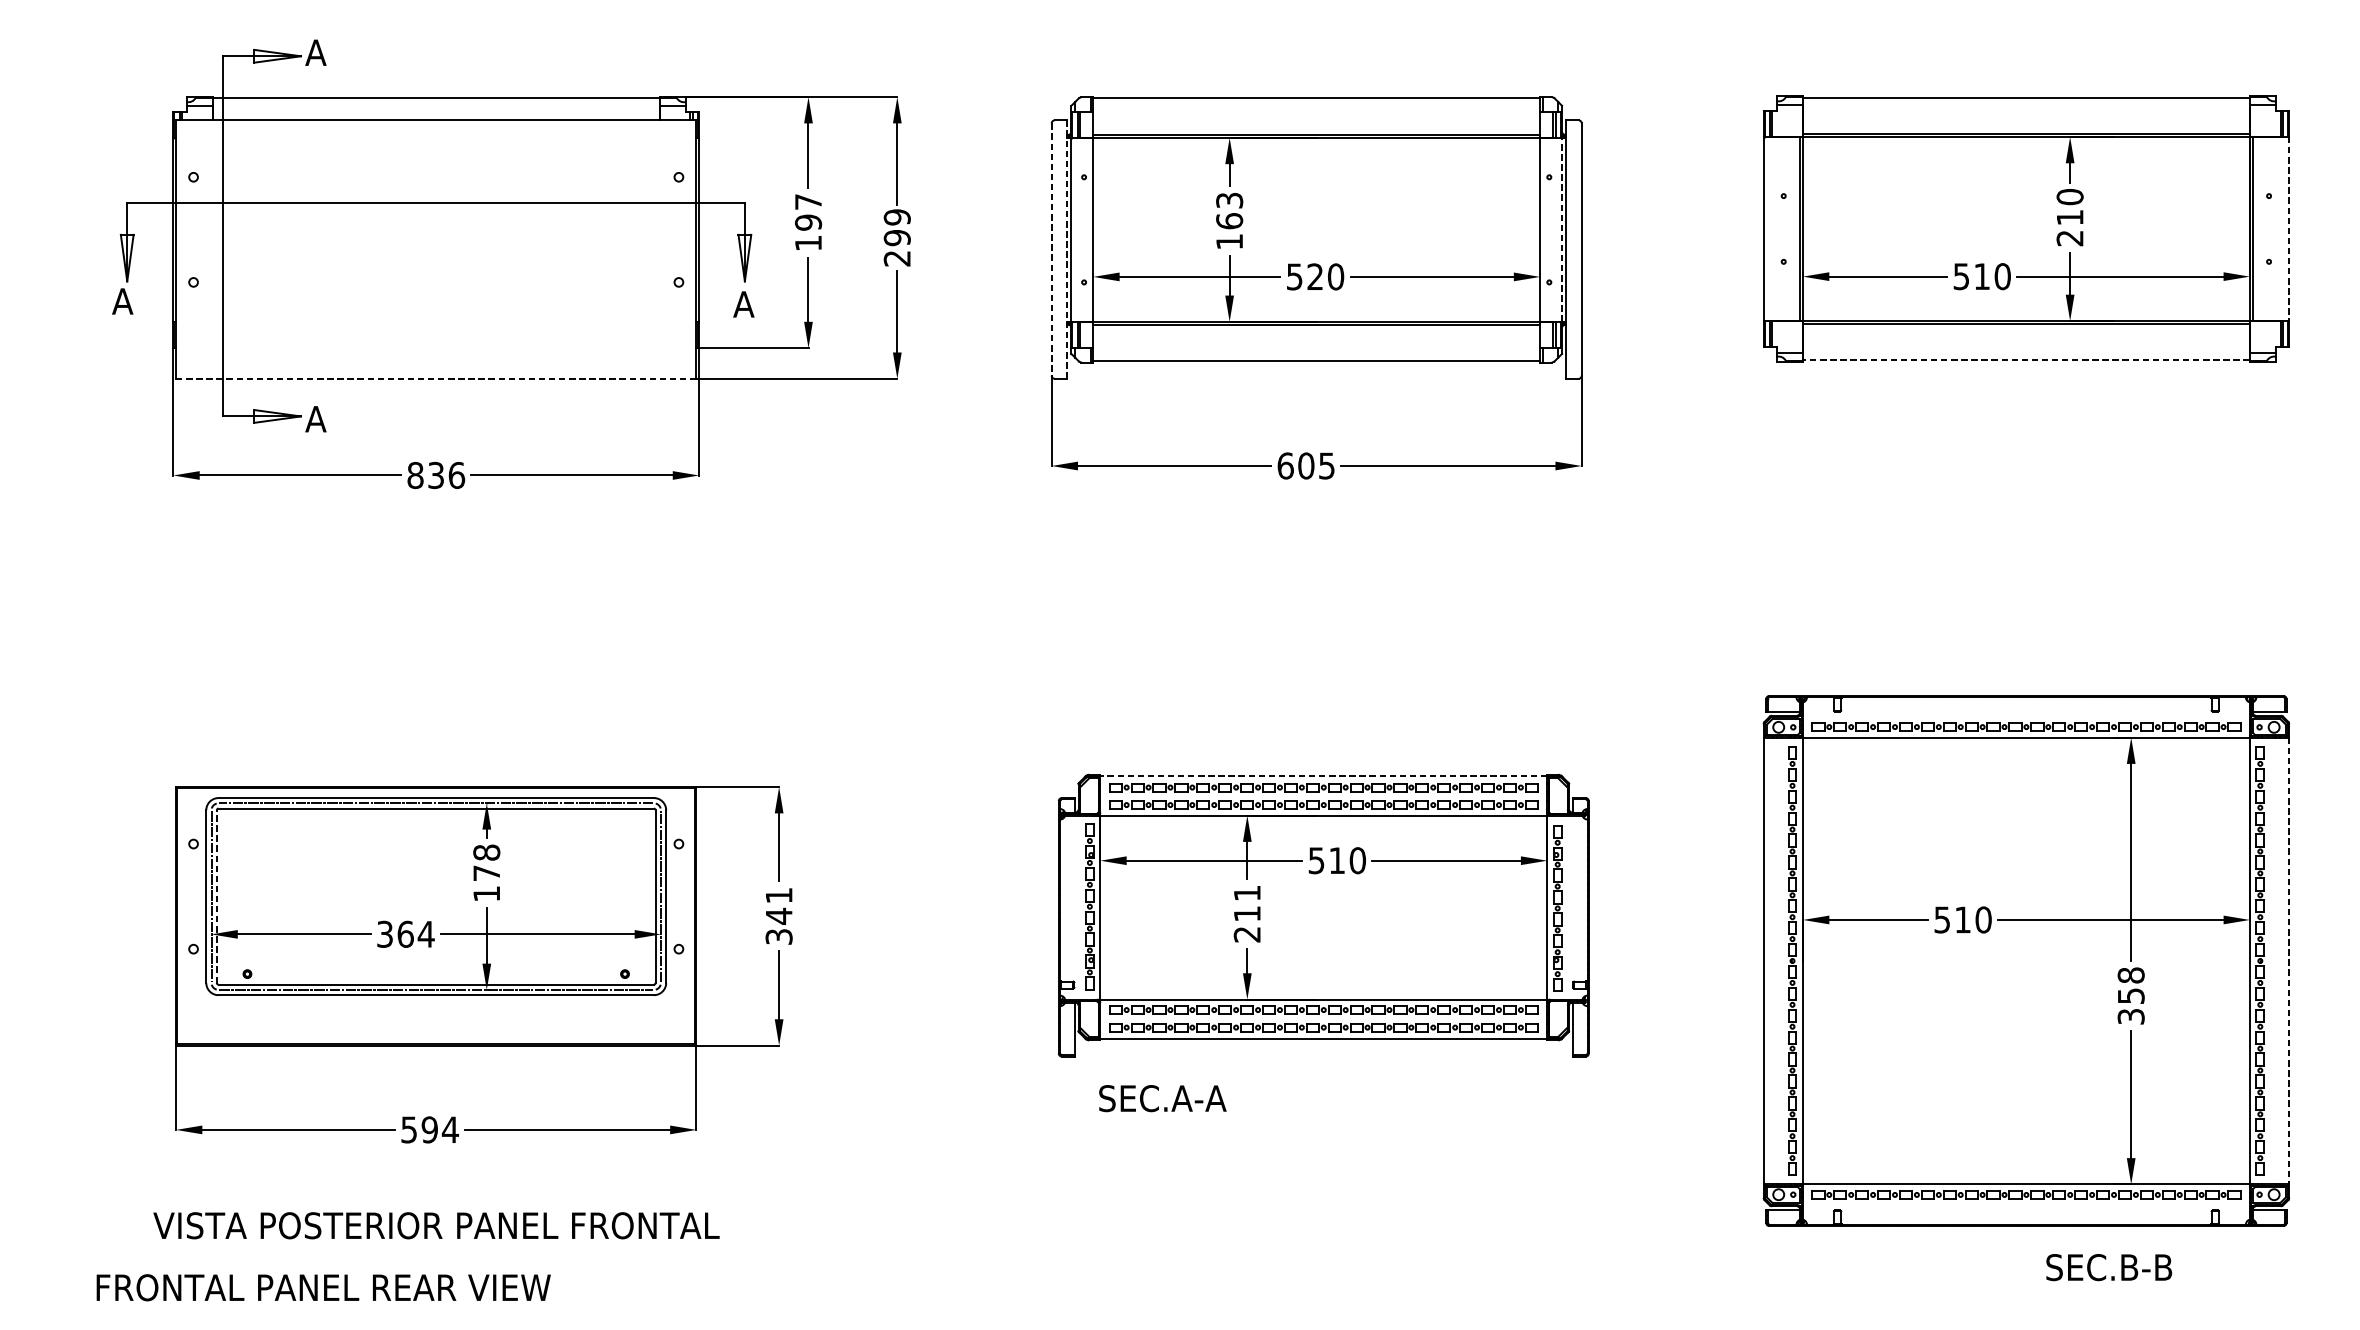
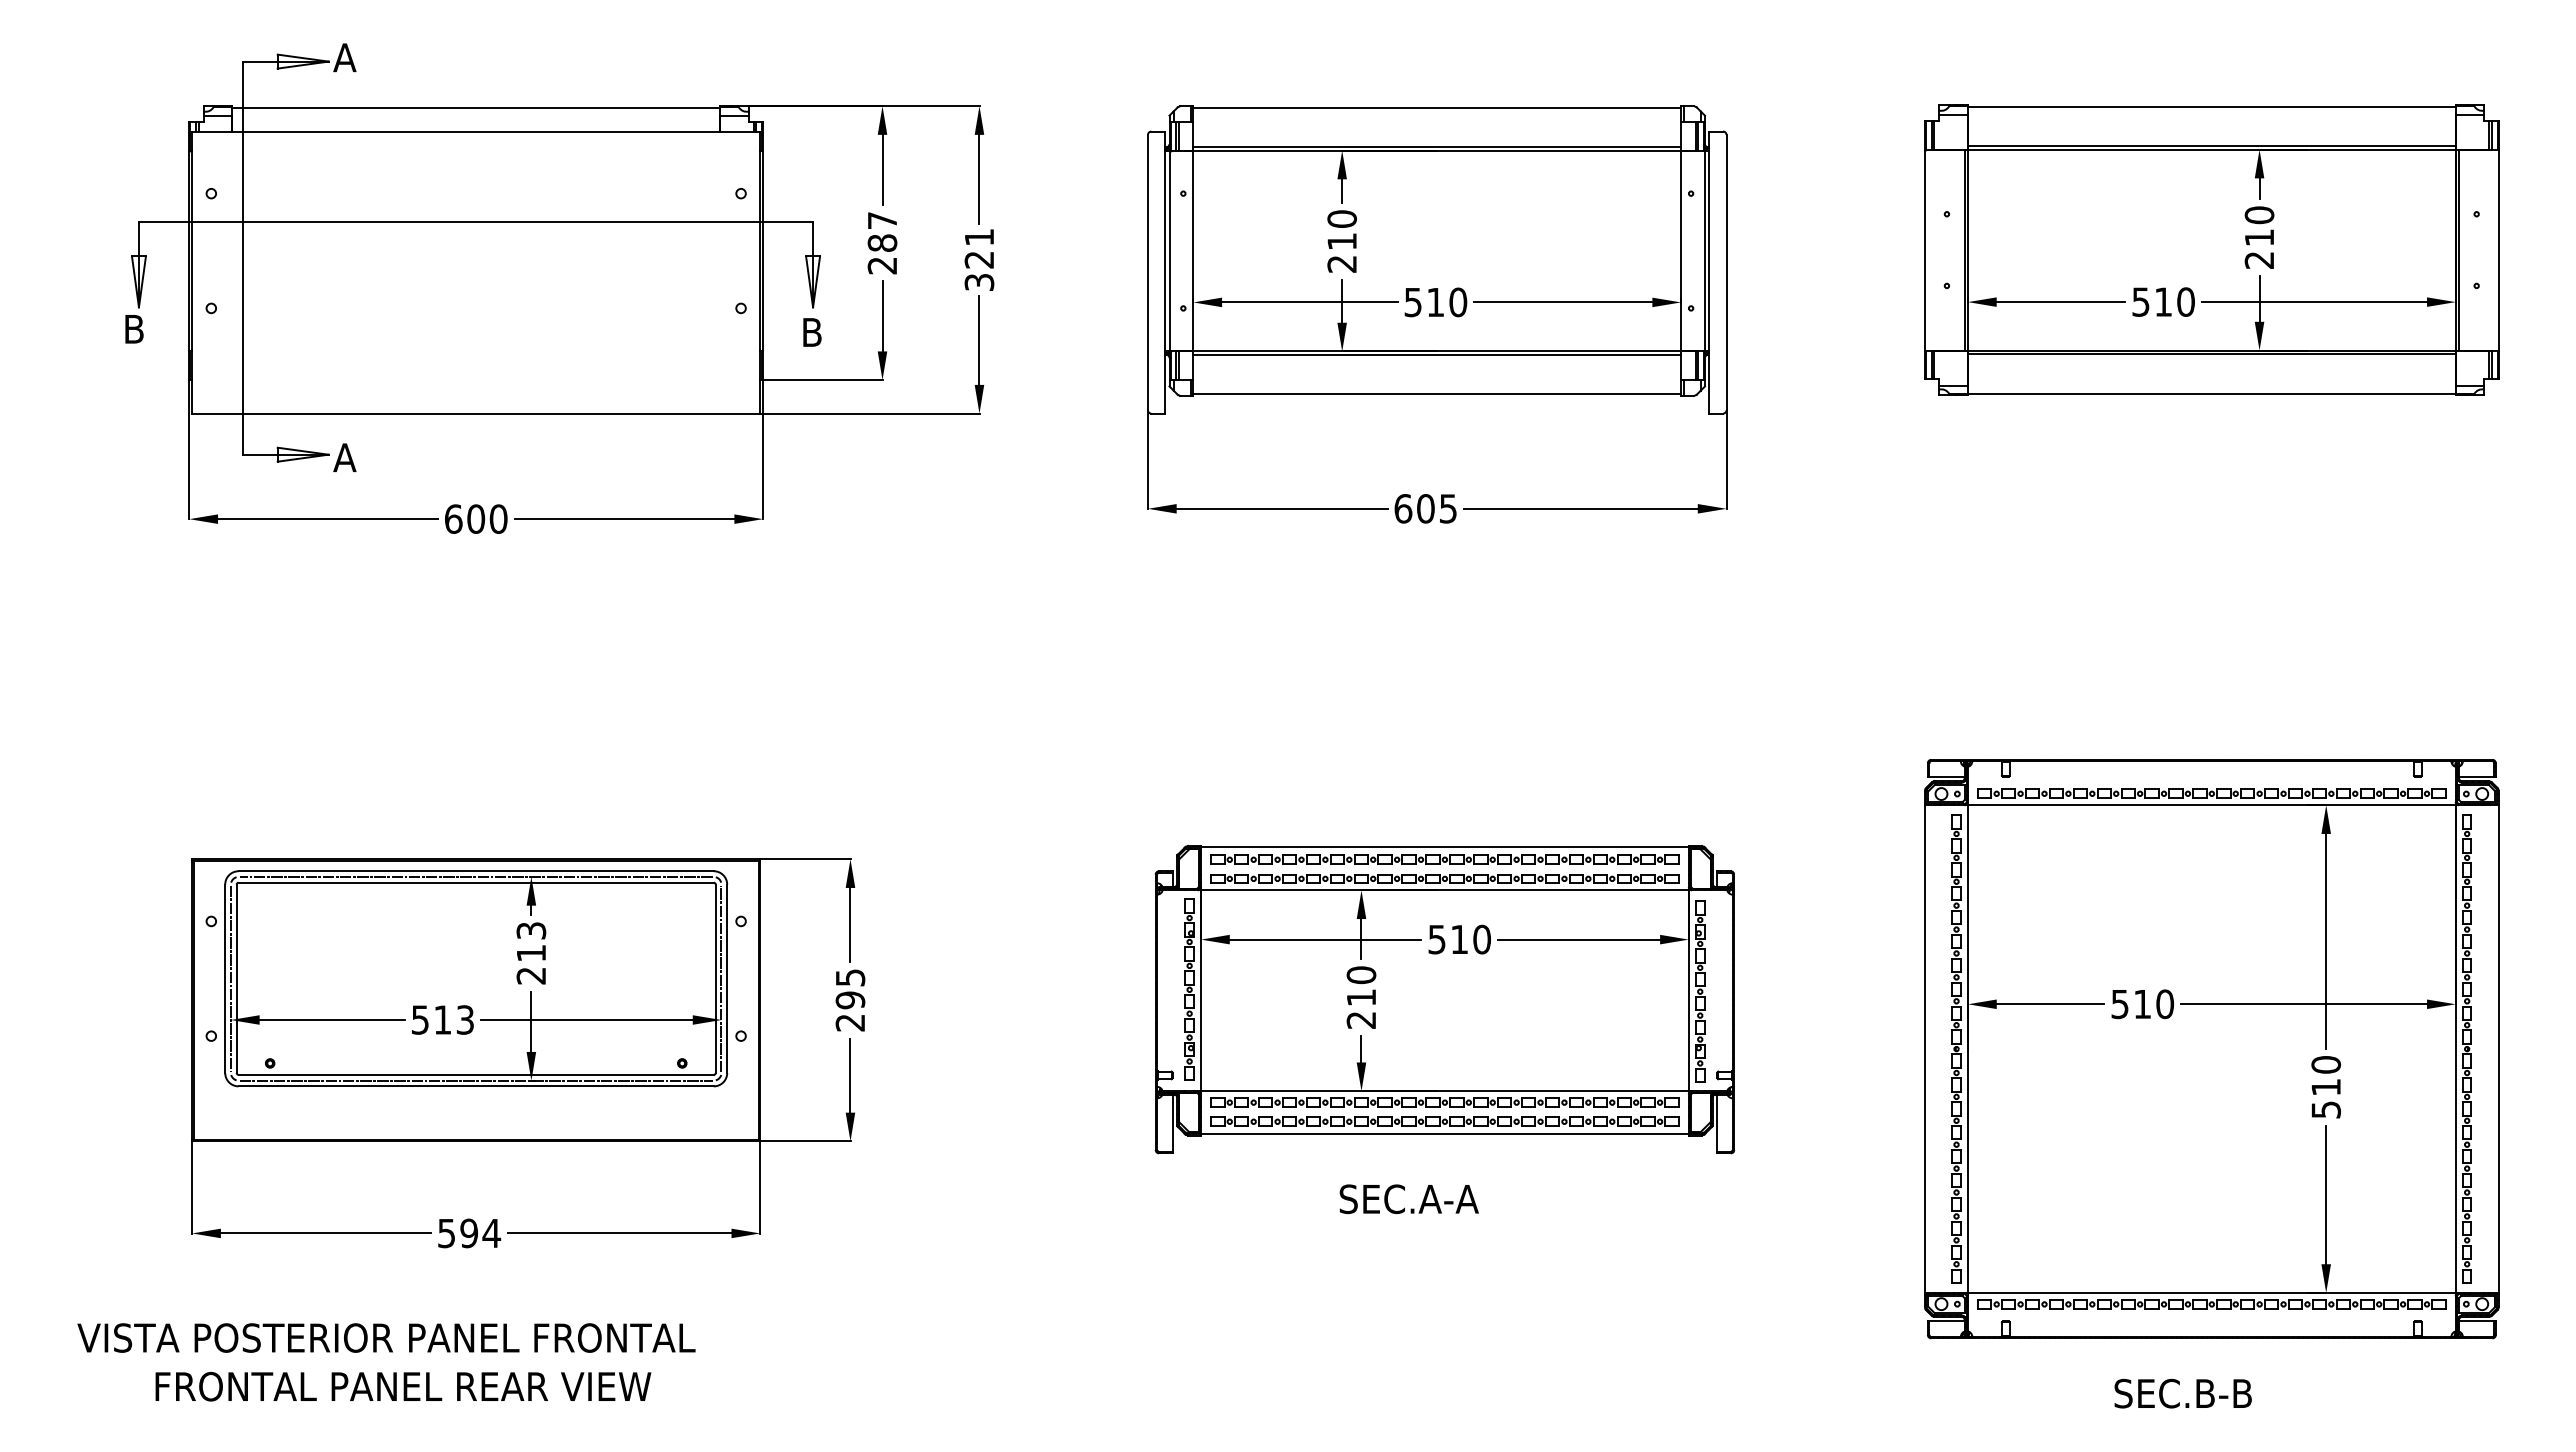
text: (1229, 221) -> (1341, 241), 163 -> 210
line: (1561, 229) -> (1704, 250), dashed -> solid
line: (2289, 229) -> (2498, 250), dashed -> solid
text: (808, 233) -> (882, 254), 197 -> 287
text: (897, 237) -> (979, 259), 299 -> 321
line: (1051, 249) -> (1147, 272), dashed -> solid
line: (1067, 250) -> (1165, 273), dashed -> solid
text: (1315, 276) -> (1435, 301), 520 -> 510
text: (122, 301) -> (133, 329), A -> B
text: (743, 304) -> (811, 332), A -> B
line: (2026, 360) -> (2211, 393), dashed -> solid
line: (436, 378) -> (476, 413), dashed -> solid
text: (435, 474) -> (475, 518), 836 -> 600
line: (1323, 776) -> (1444, 847), dashed -> solid
text: (486, 873) -> (531, 953), 178 -> 213
text: (1247, 893) -> (1361, 975), 211 -> 210
line: (216, 896) -> (236, 978), dashed -> solid
text: (779, 916) -> (850, 1000), 341 -> 295
text: (406, 933) -> (443, 1019), 364 -> 513
line: (2289, 961) -> (2498, 1049), dashed -> solid
text: (2131, 995) -> (2326, 1086), 358 -> 510
text: (1162, 1098) -> (1408, 1199), moved
text: (436, 1225) -> (386, 1337), moved
text: (2108, 1267) -> (2182, 1393), moved
text: (323, 1287) -> (403, 1386), moved

